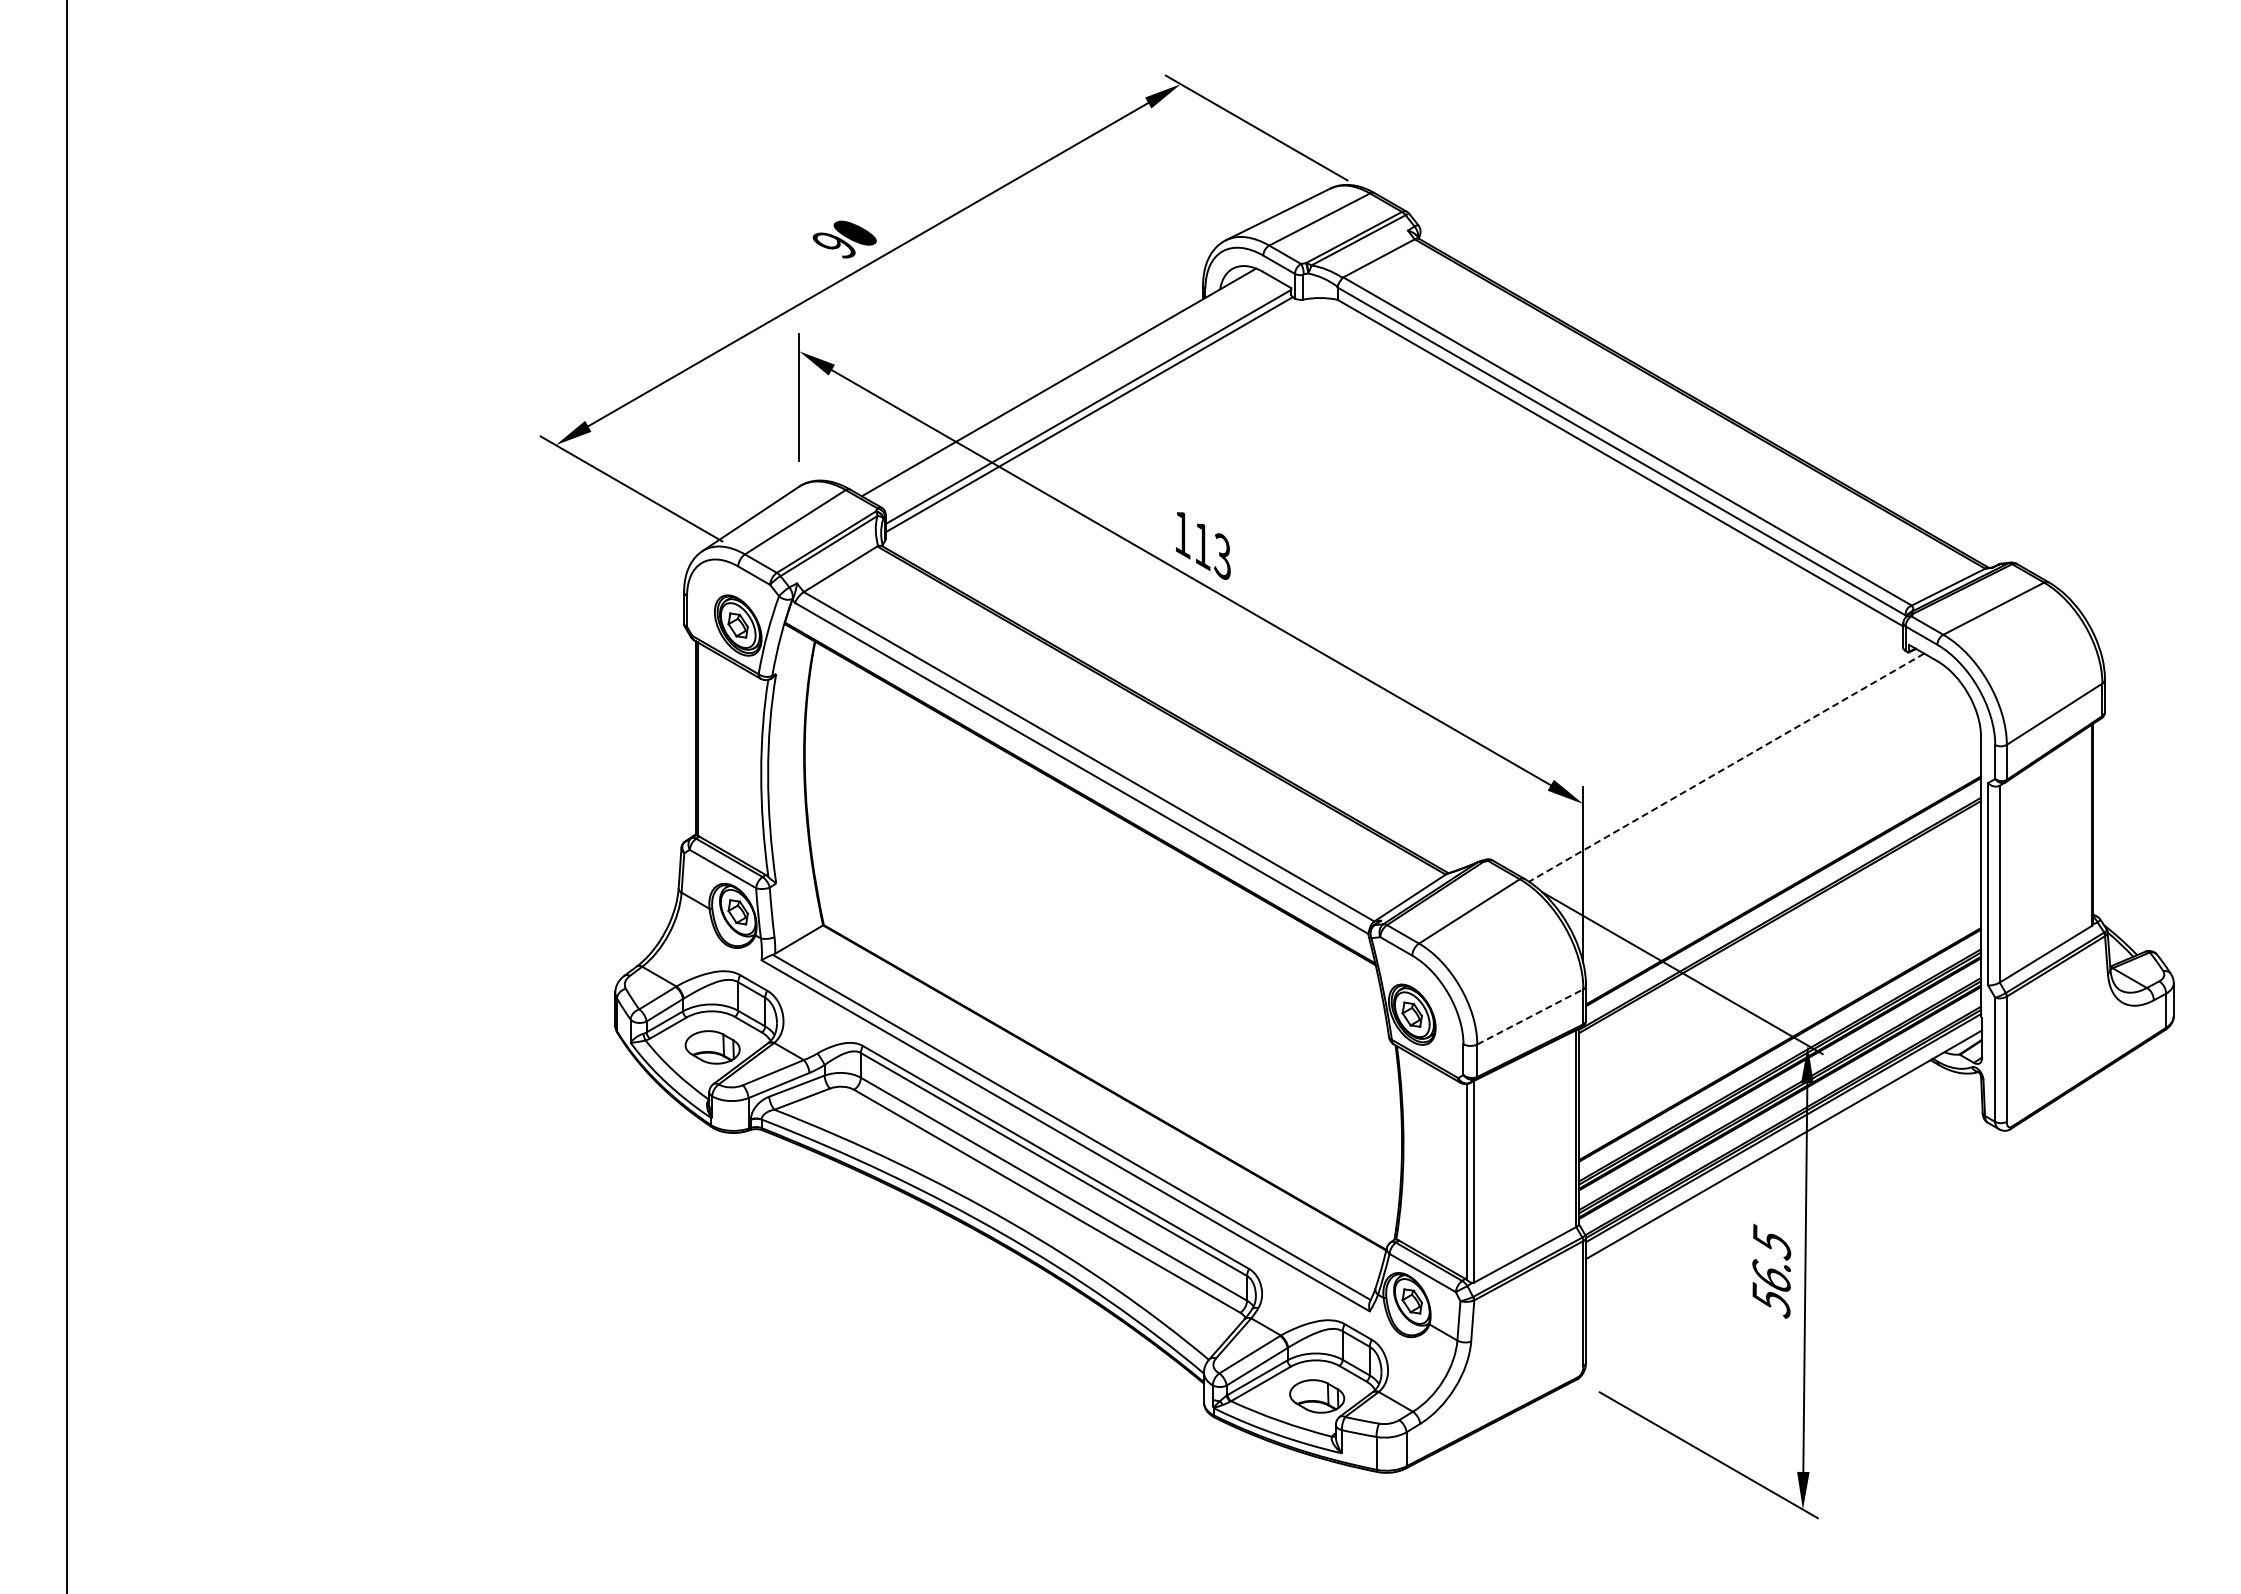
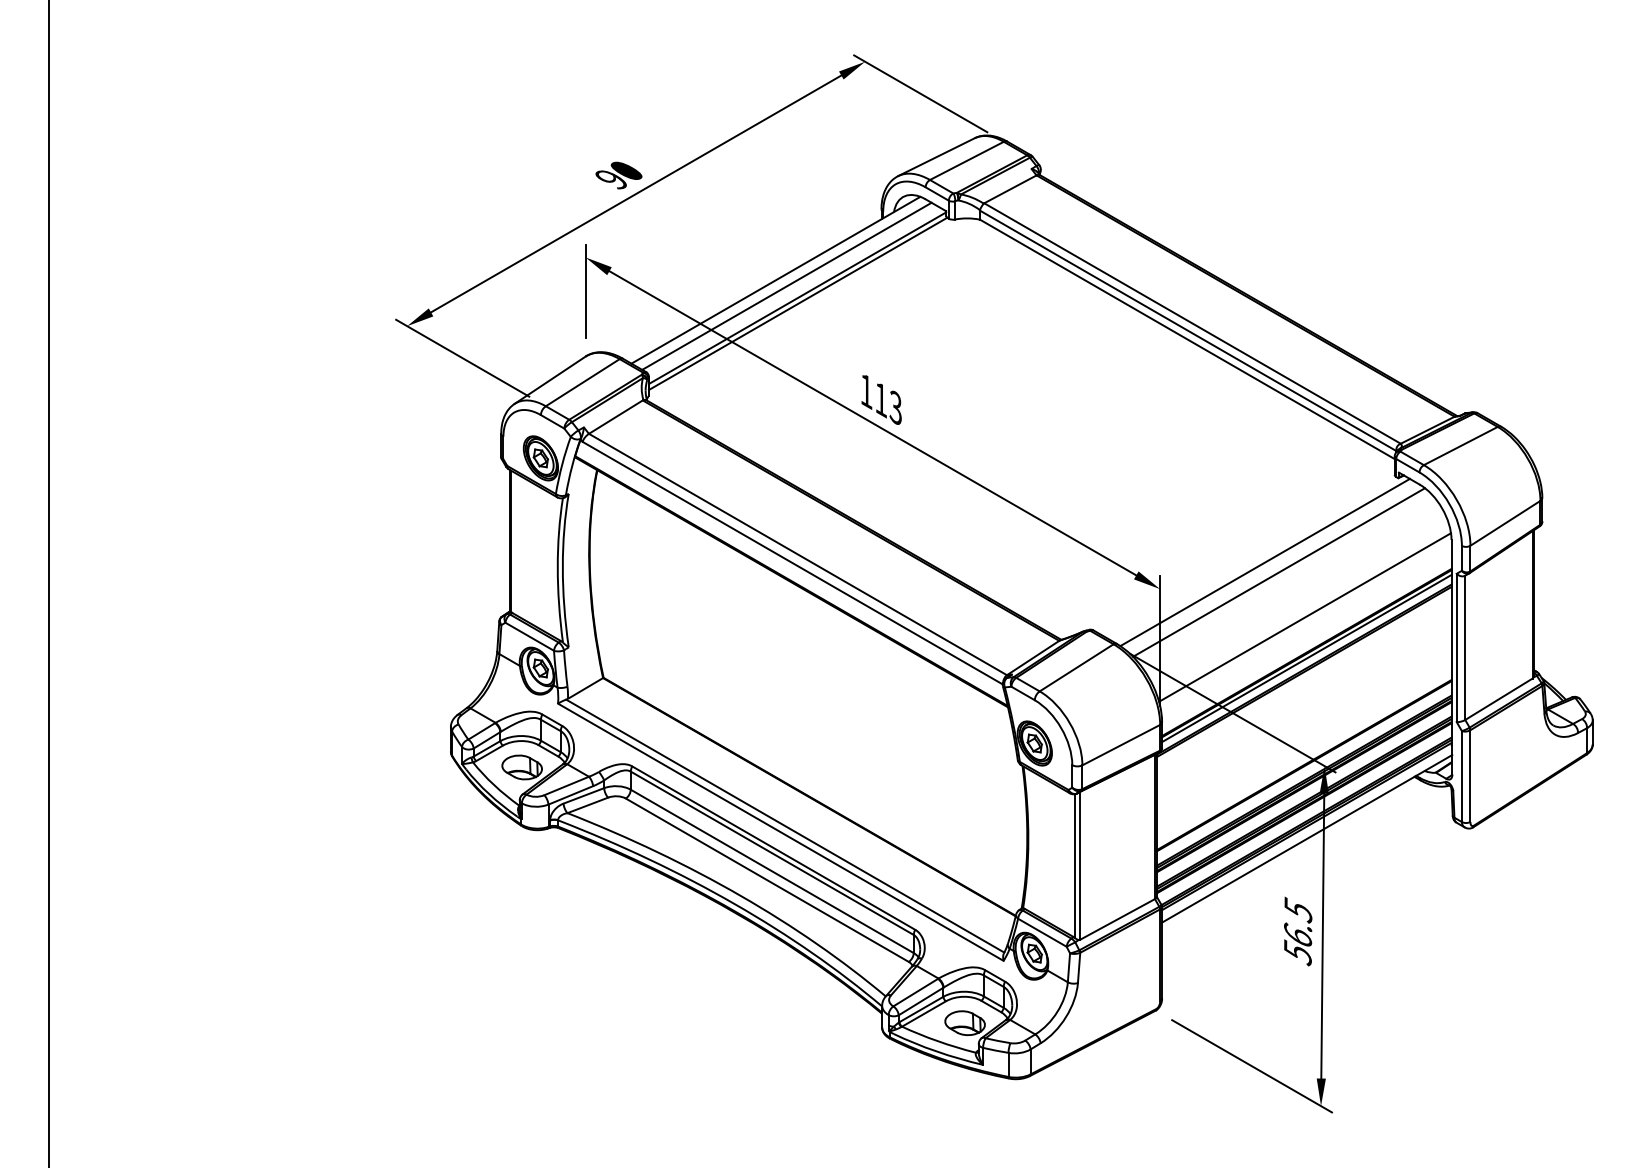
line: (1073, 390) -> (786, 286), added
line: (1726, 767) -> (1265, 562), dashed -> solid
line: (1745, 781) -> (1278, 572), added
line: (1780, 842) -> (1304, 617), added
line: (1783, 898) -> (1306, 658), added
line: (1530, 1016) -> (1121, 744), dashed -> solid

